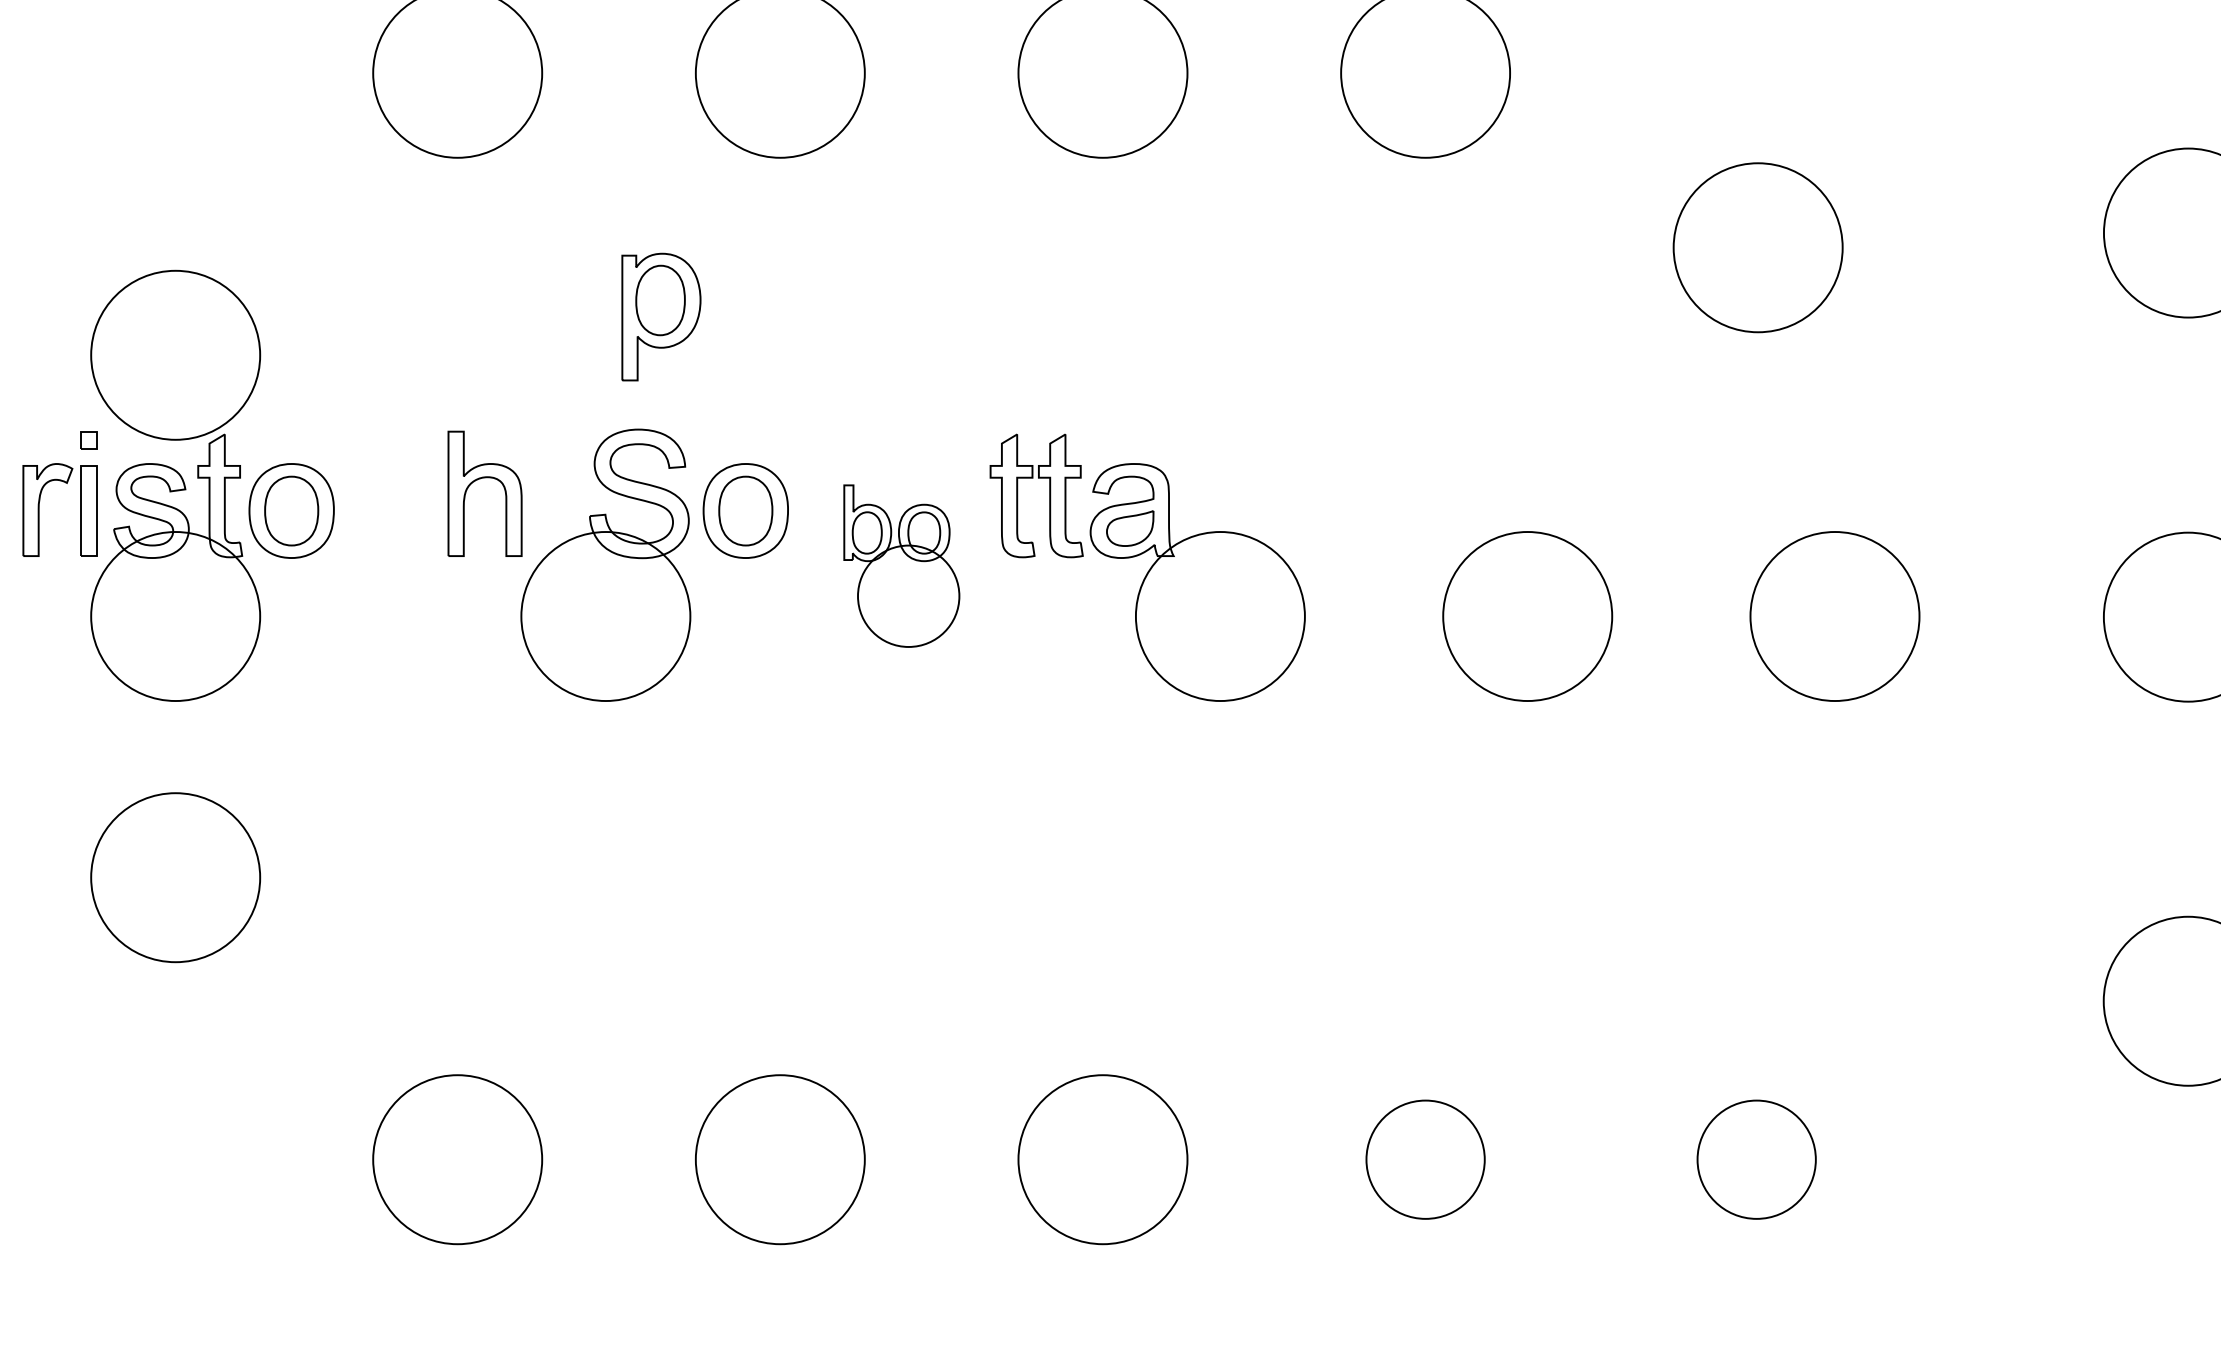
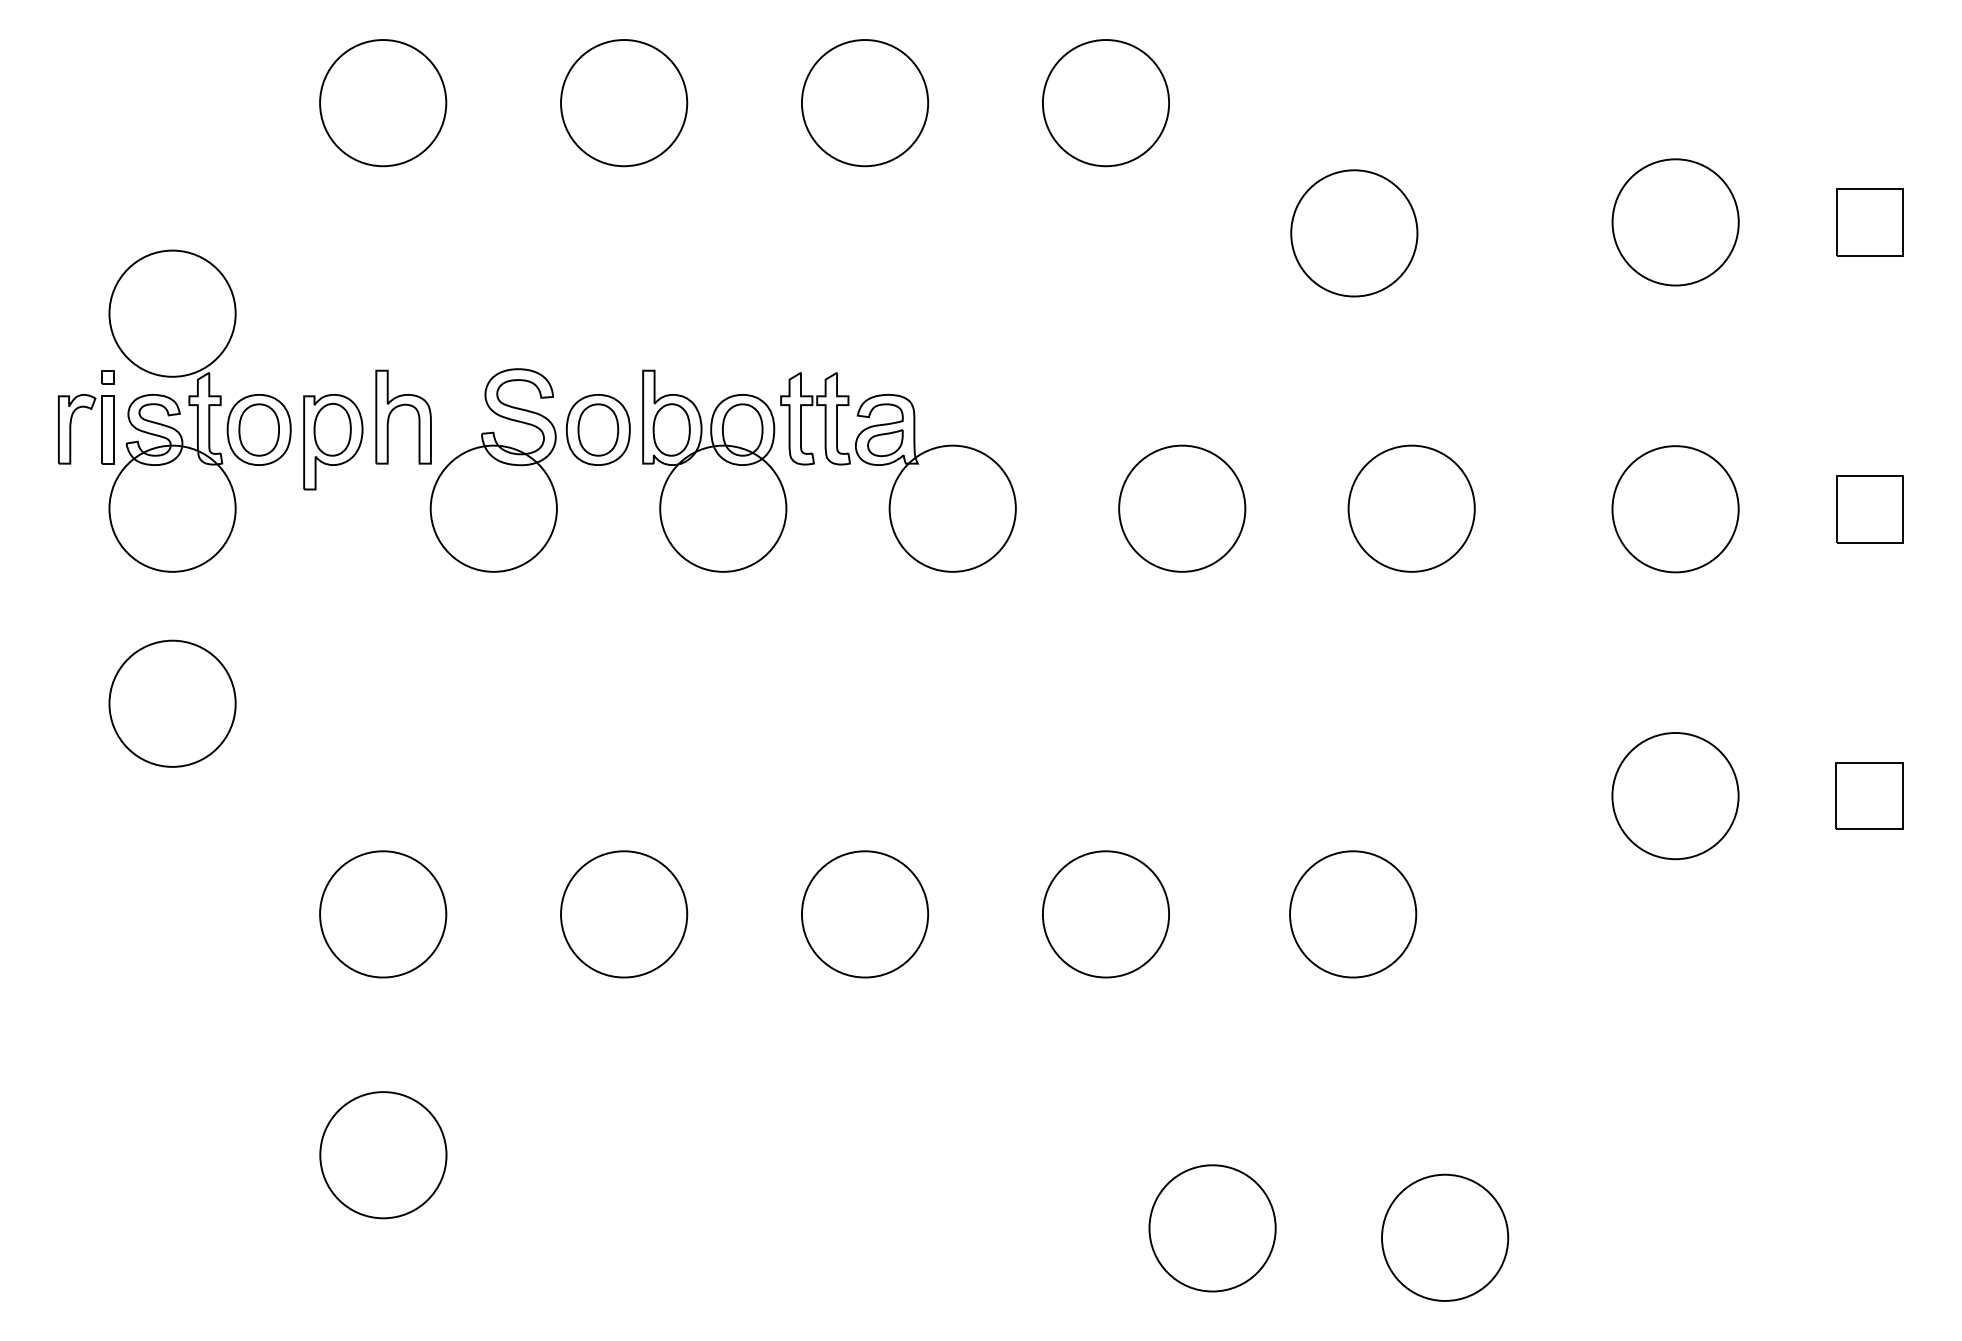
part: (661, 317) -> (333, 442), moved
part: (901, 565) -> (714, 470), size x1.67
part: (1424, 1159) -> (1105, 914), size x1.43
part: (1757, 1159) -> (1353, 914), size x1.43

